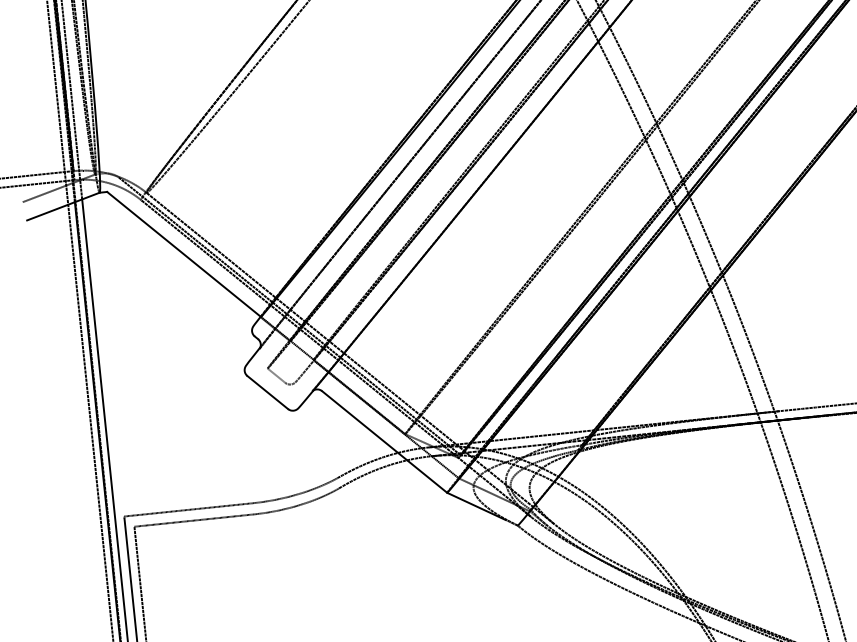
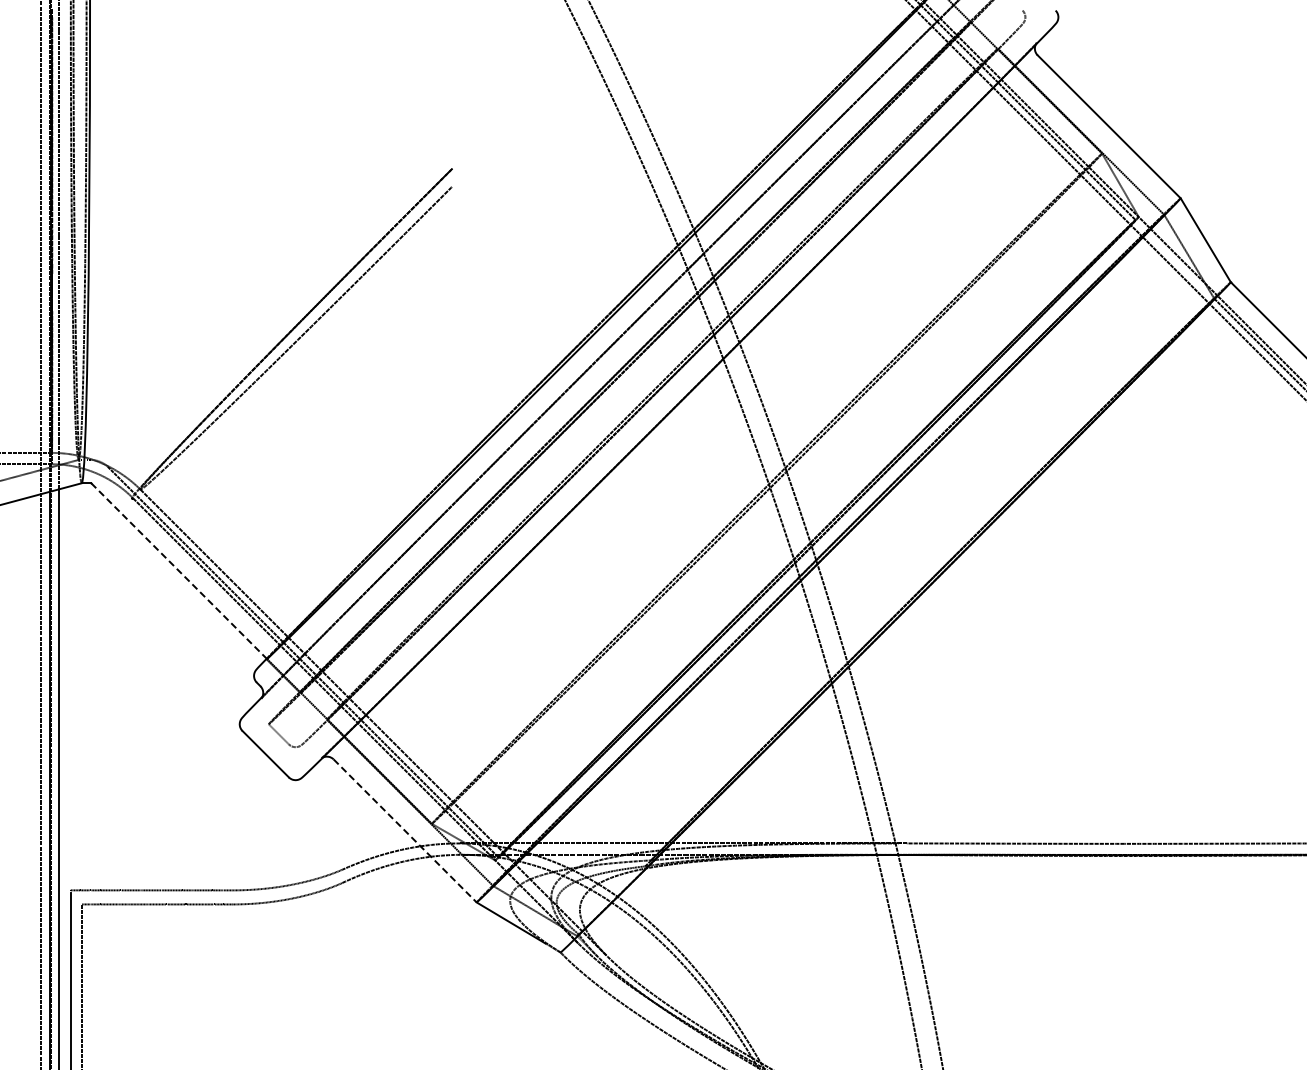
line: (184, 254) -> (179, 571), solid -> dashed
line: (384, 442) -> (405, 831), solid -> dashed

